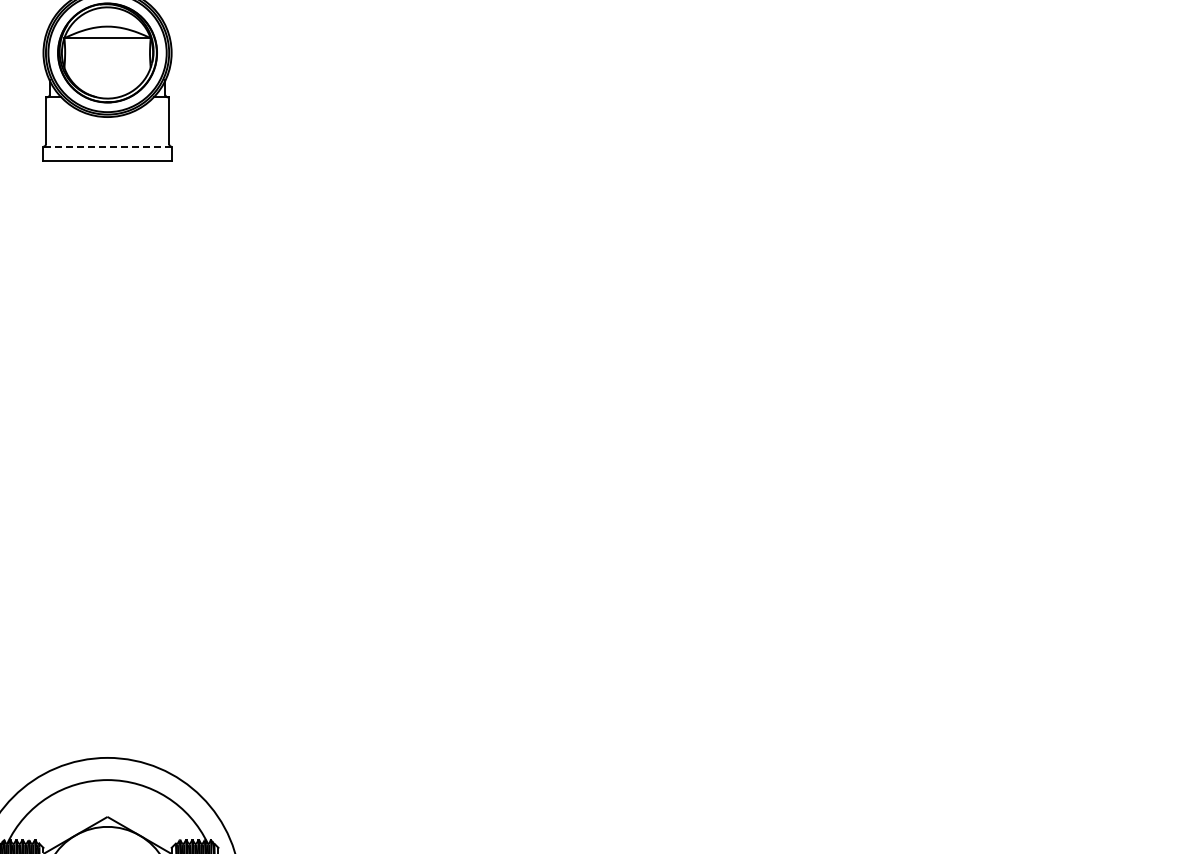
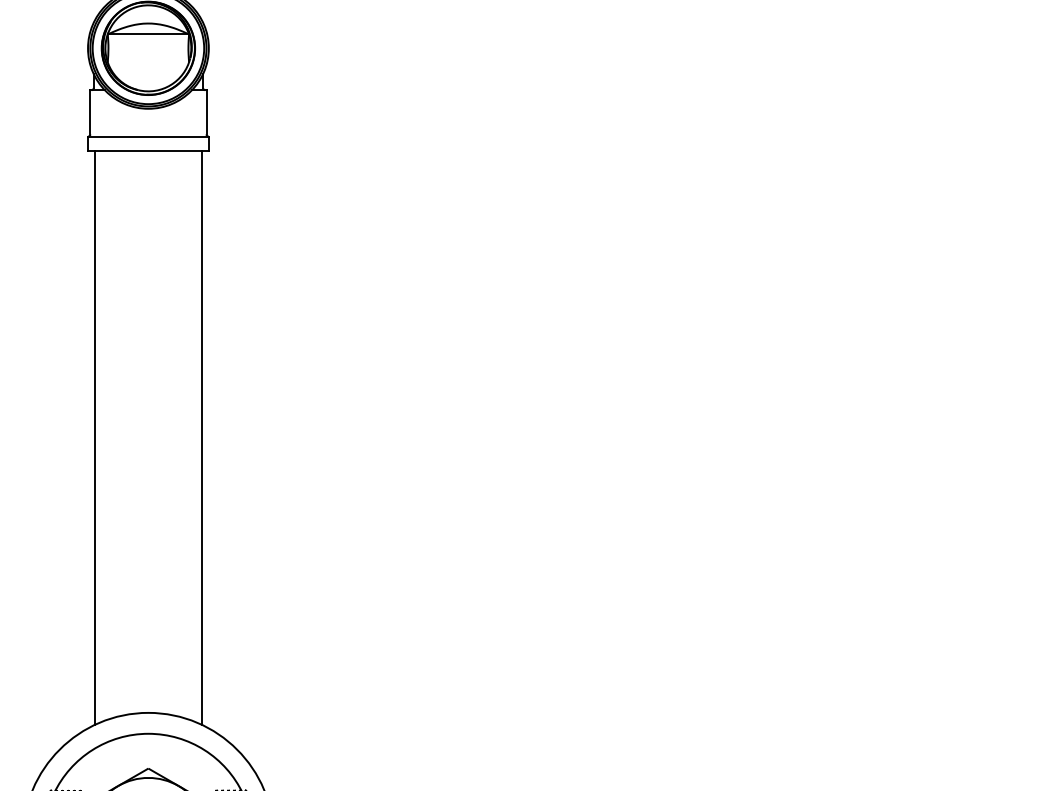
line: (107, 146) -> (148, 136), dashed -> solid
line: (50, 465) -> (94, 437), added
line: (164, 465) -> (202, 437), added

